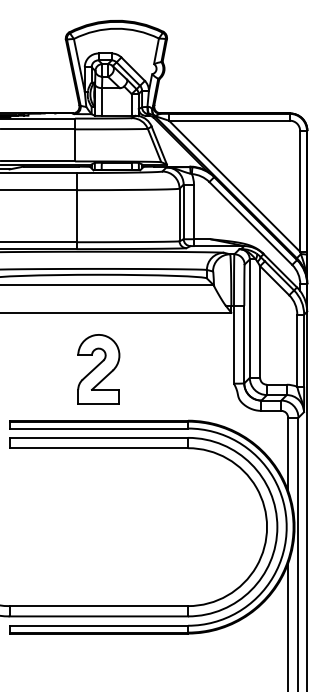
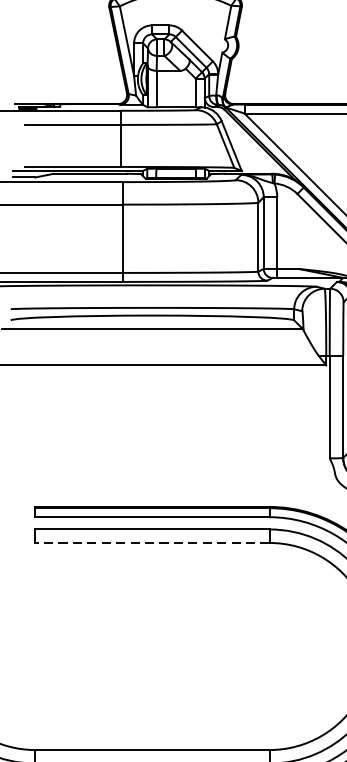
part: (98, 369) -> (152, 439), removed
line: (98, 448) -> (152, 543), solid -> dashed

